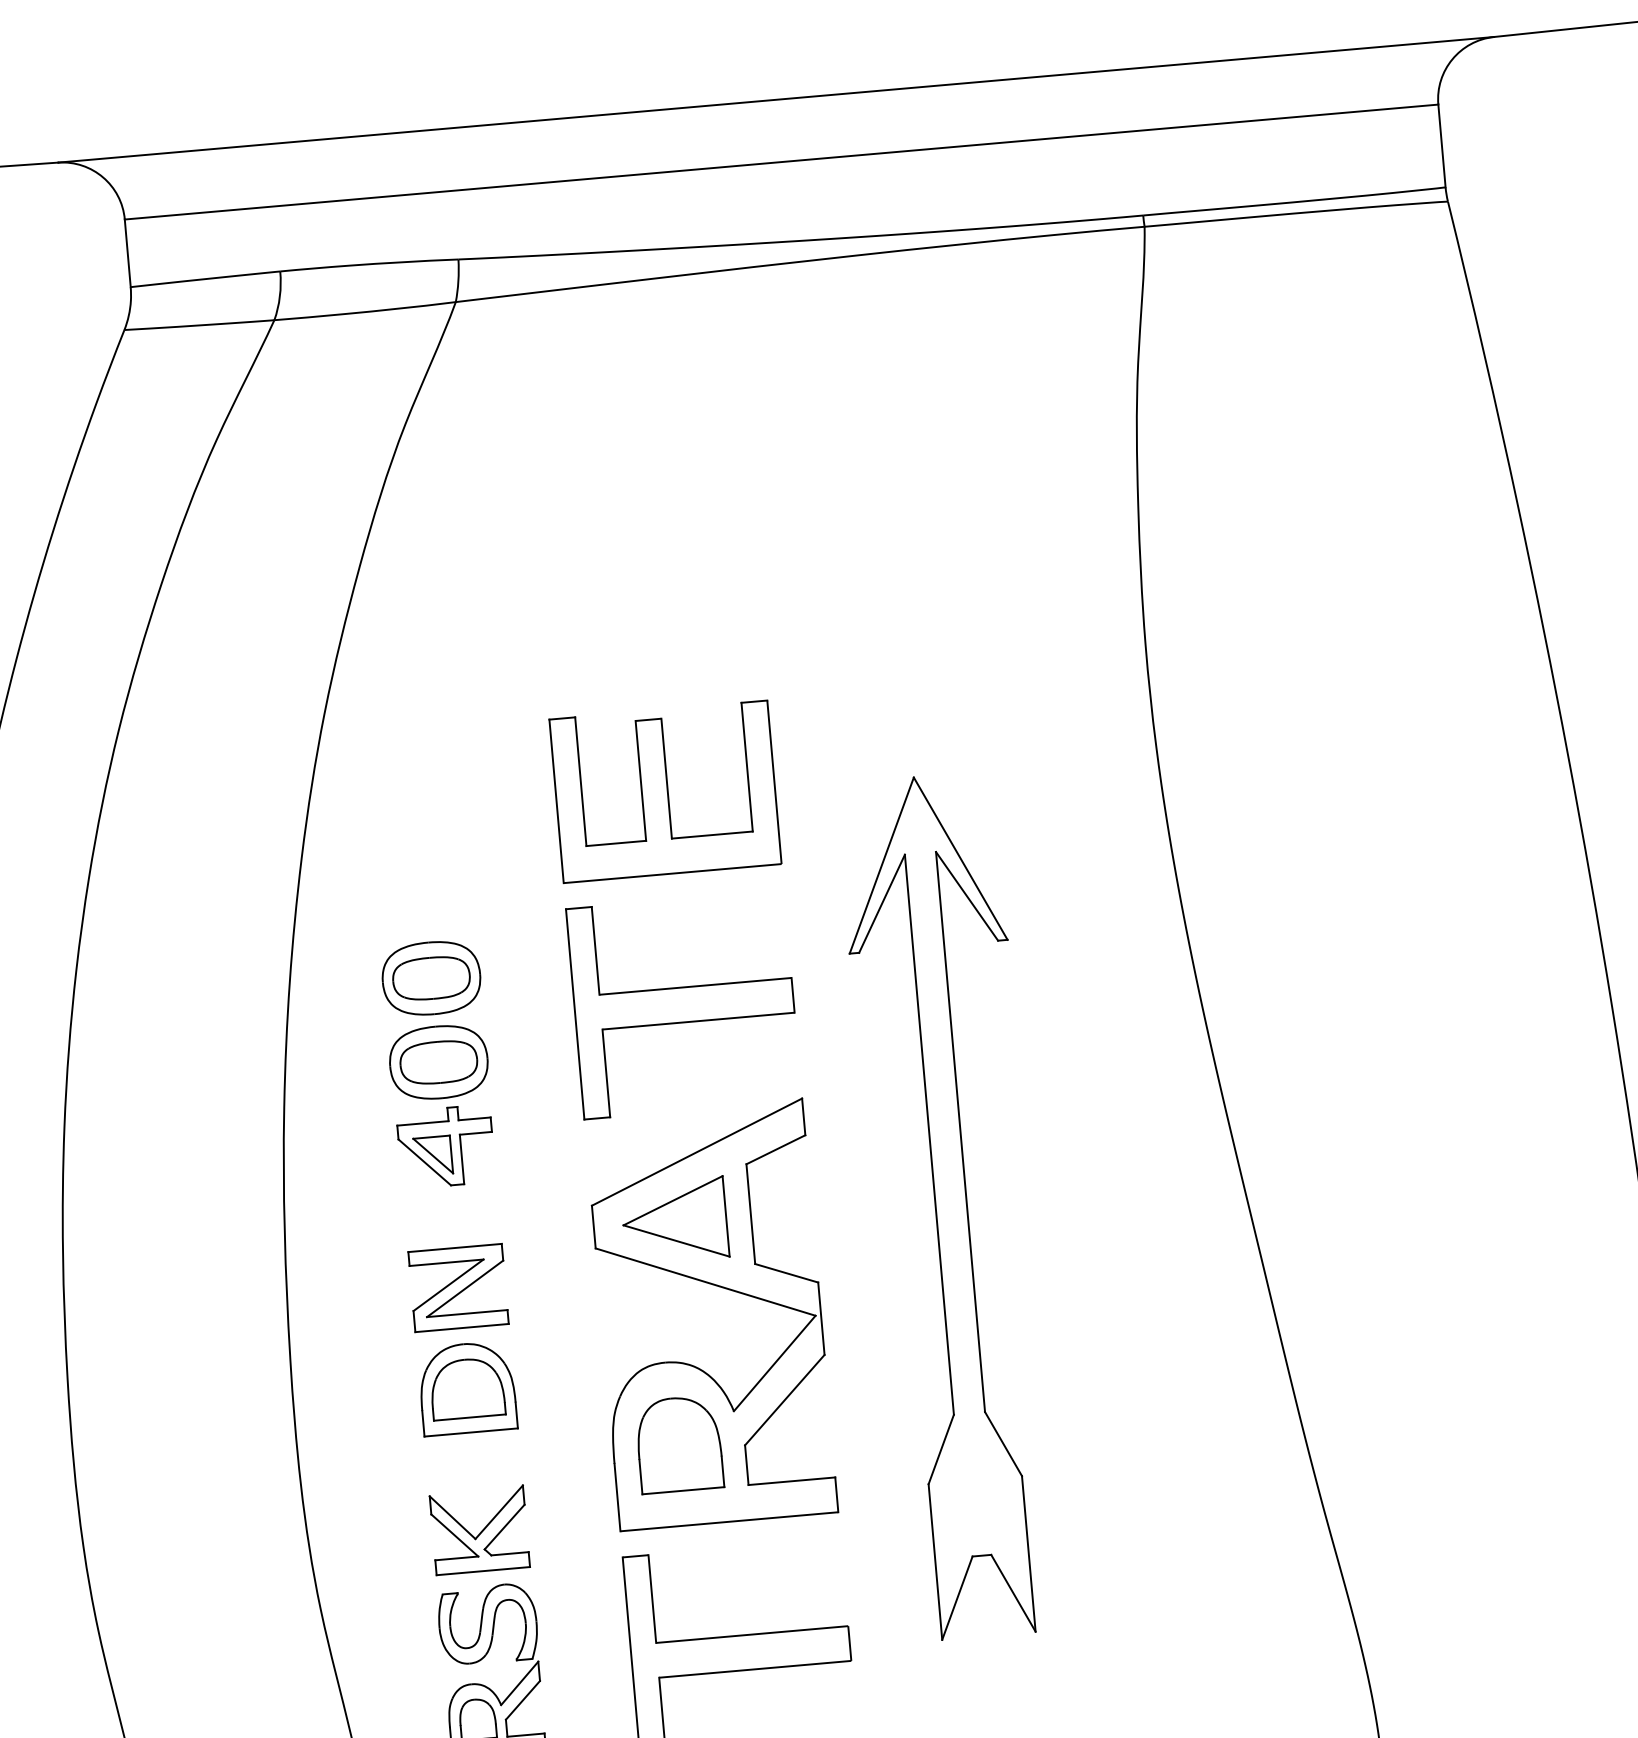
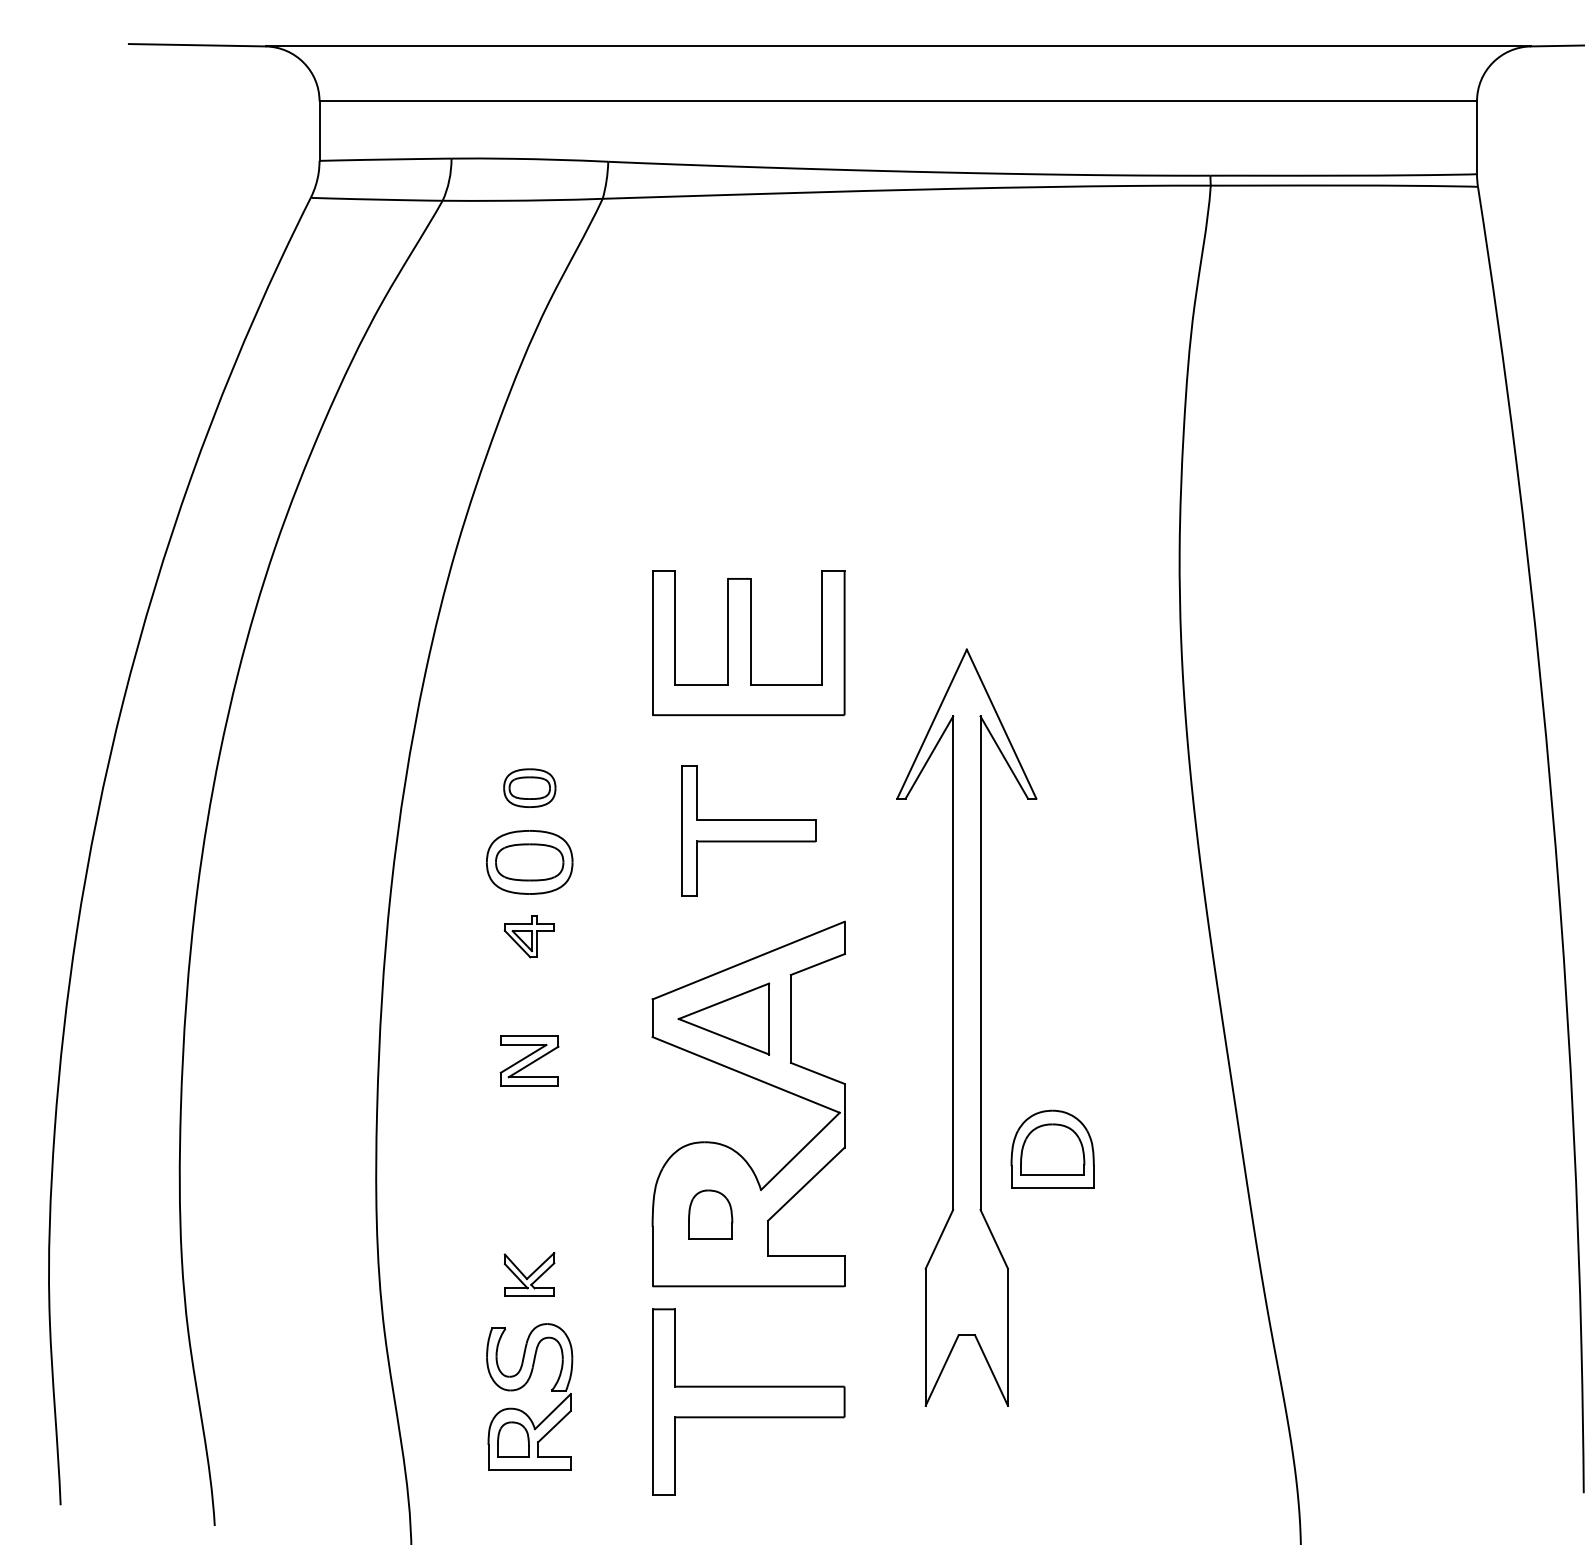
part: (431, 977) -> (529, 787), size x0.6
part: (683, 1004) -> (748, 830), size x0.7
part: (445, 1146) -> (529, 936), size x0.6
part: (458, 1287) -> (529, 1060), size x0.7
part: (467, 1387) -> (1052, 1148), moved
part: (678, 1444) -> (710, 1214), size x0.6
part: (479, 1530) -> (529, 1274), size x0.6

